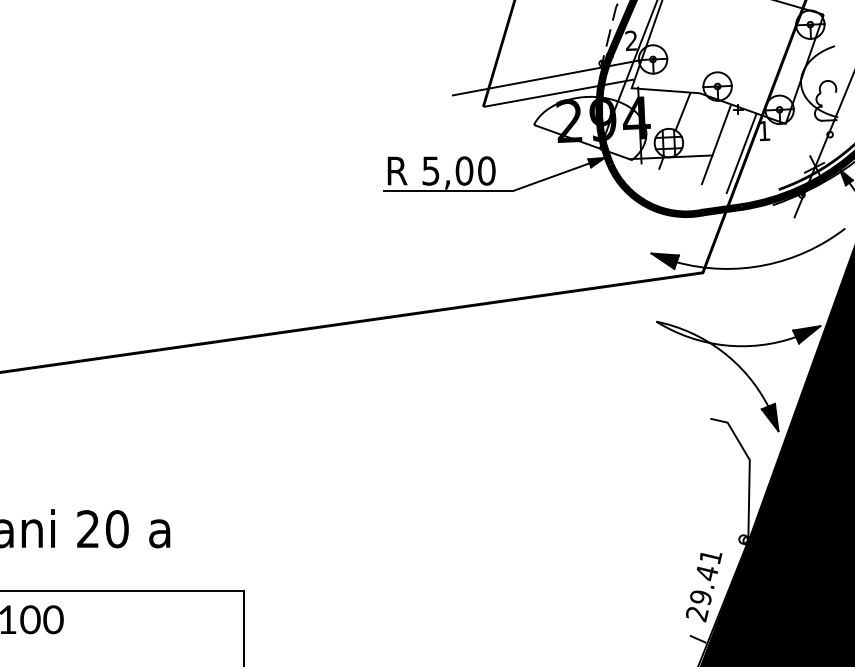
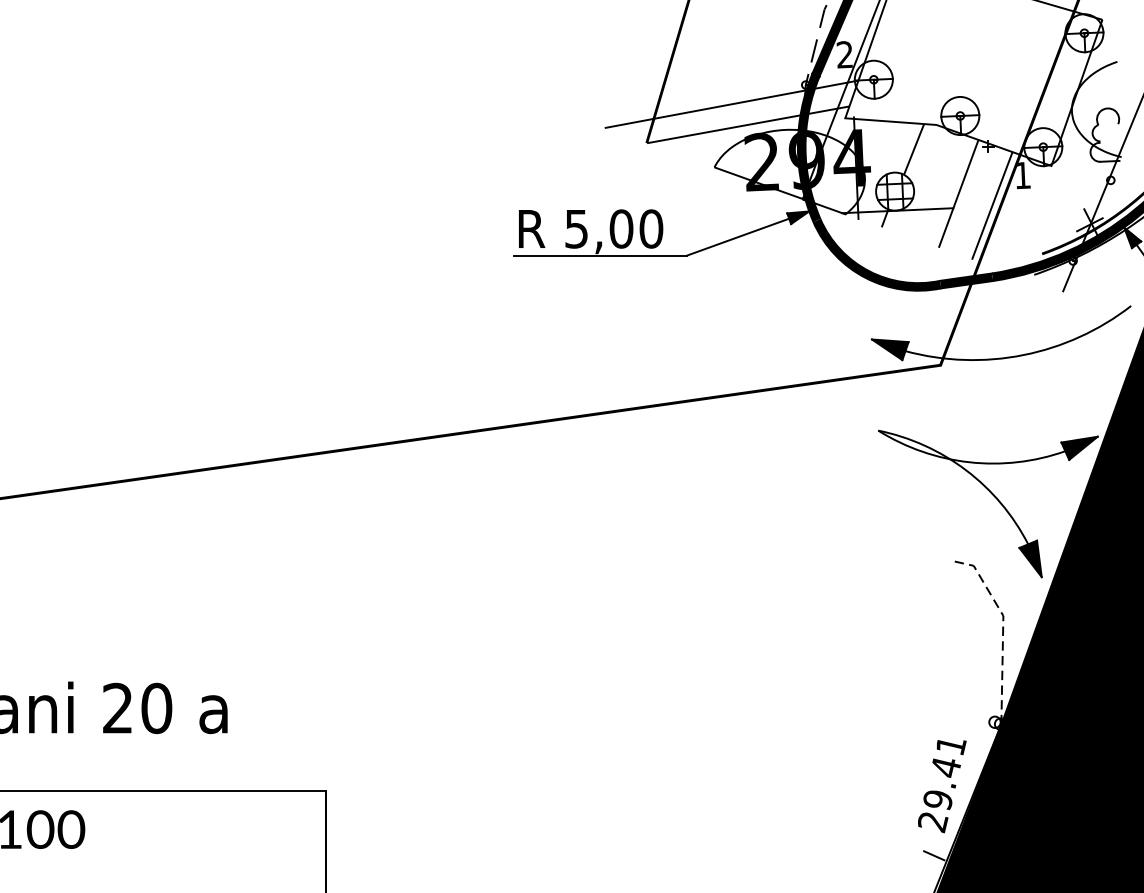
line: (749, 468) -> (1002, 627), solid -> dashed

